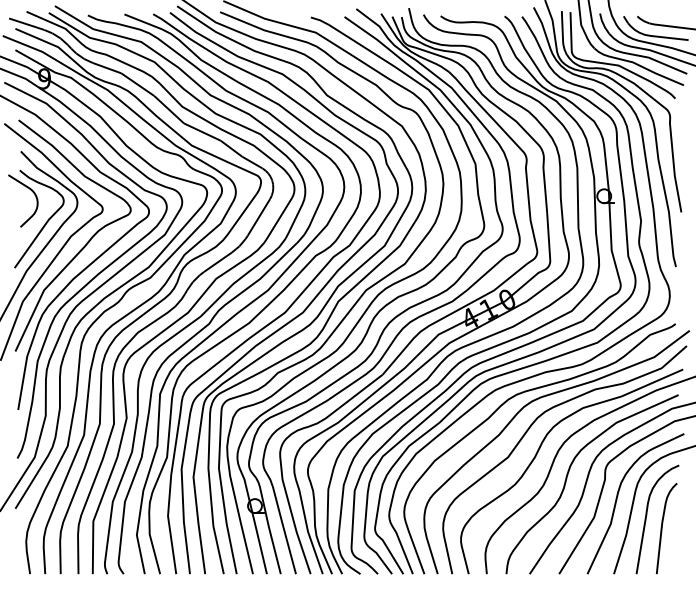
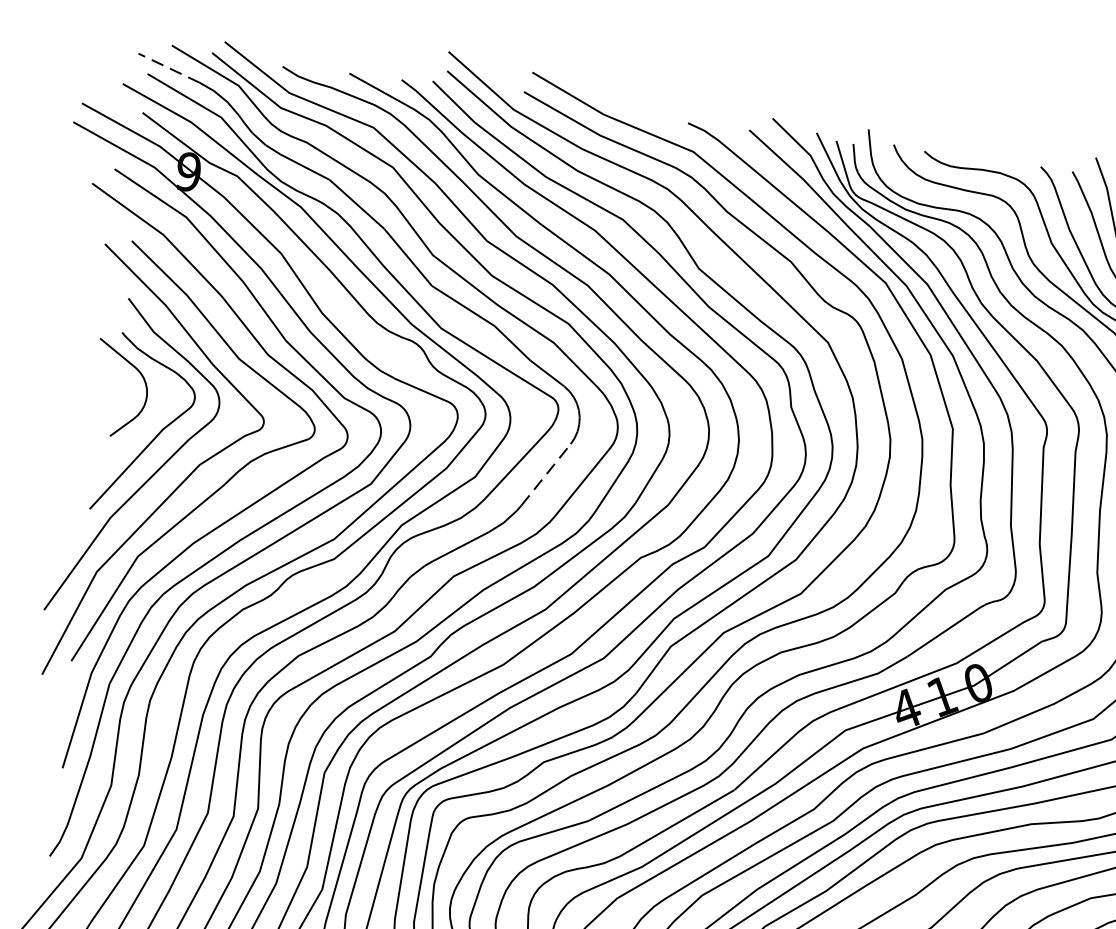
line: (26, 24) -> (168, 68), solid -> dashed
line: (259, 217) -> (547, 474), solid -> dashed

